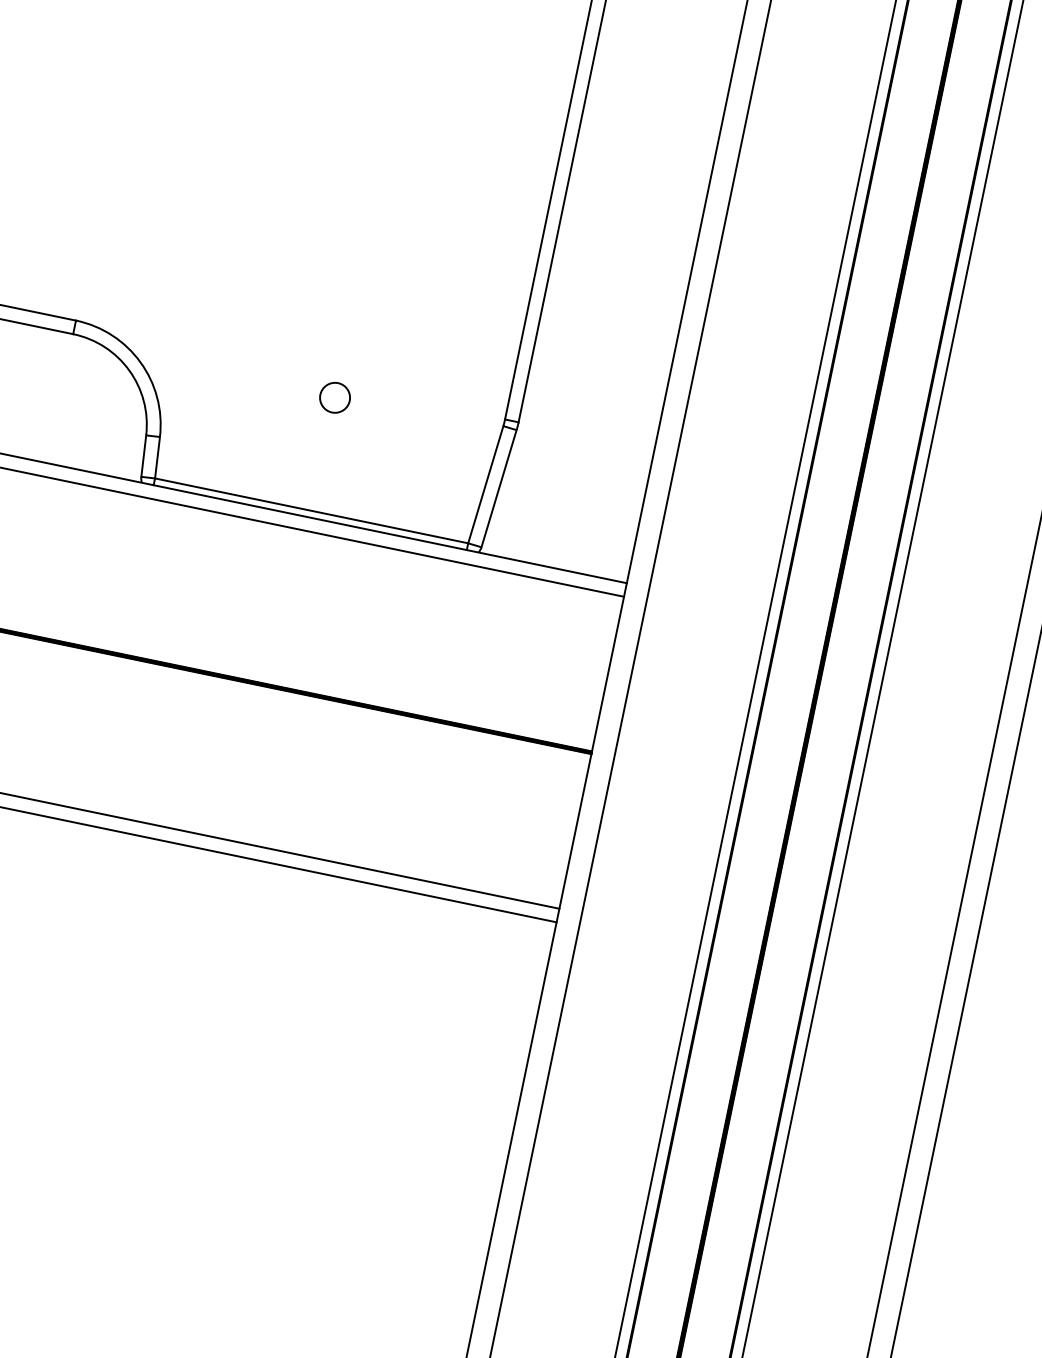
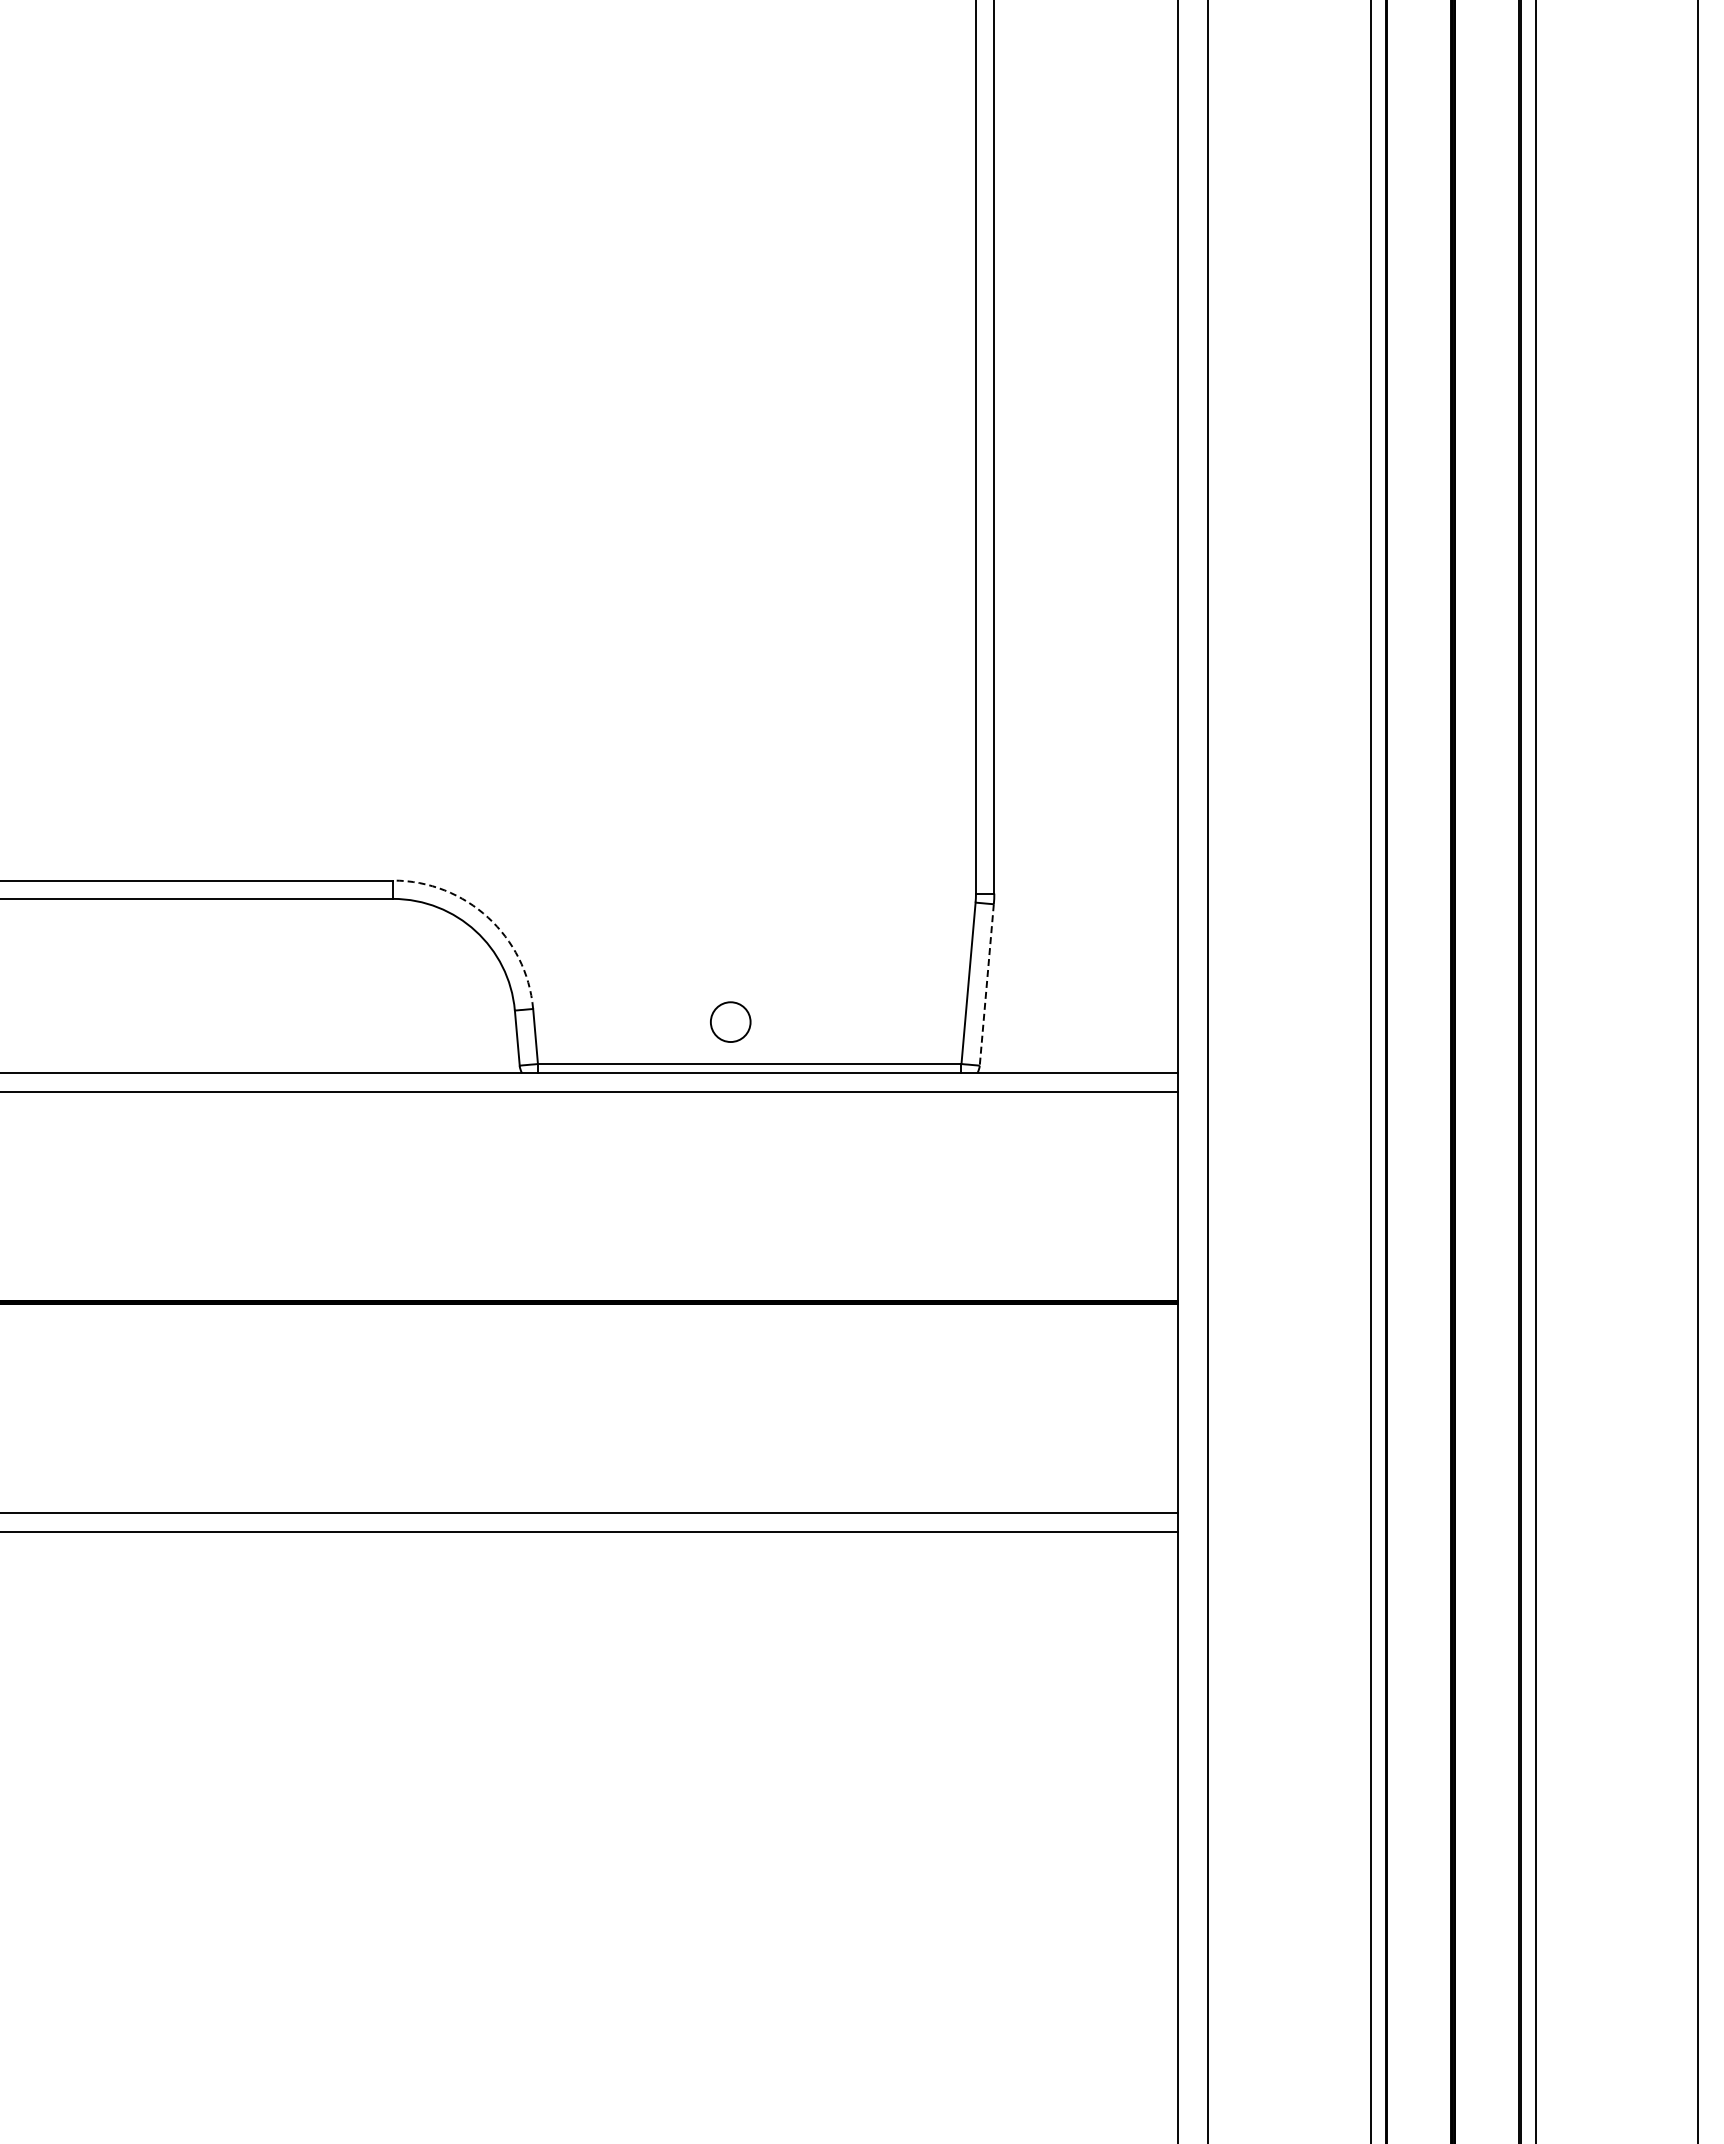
arc: (140, 362) -> (488, 917), solid -> dashed
circle: (335, 397) -> (730, 1021), moved
line: (498, 489) -> (986, 985), solid -> dashed

